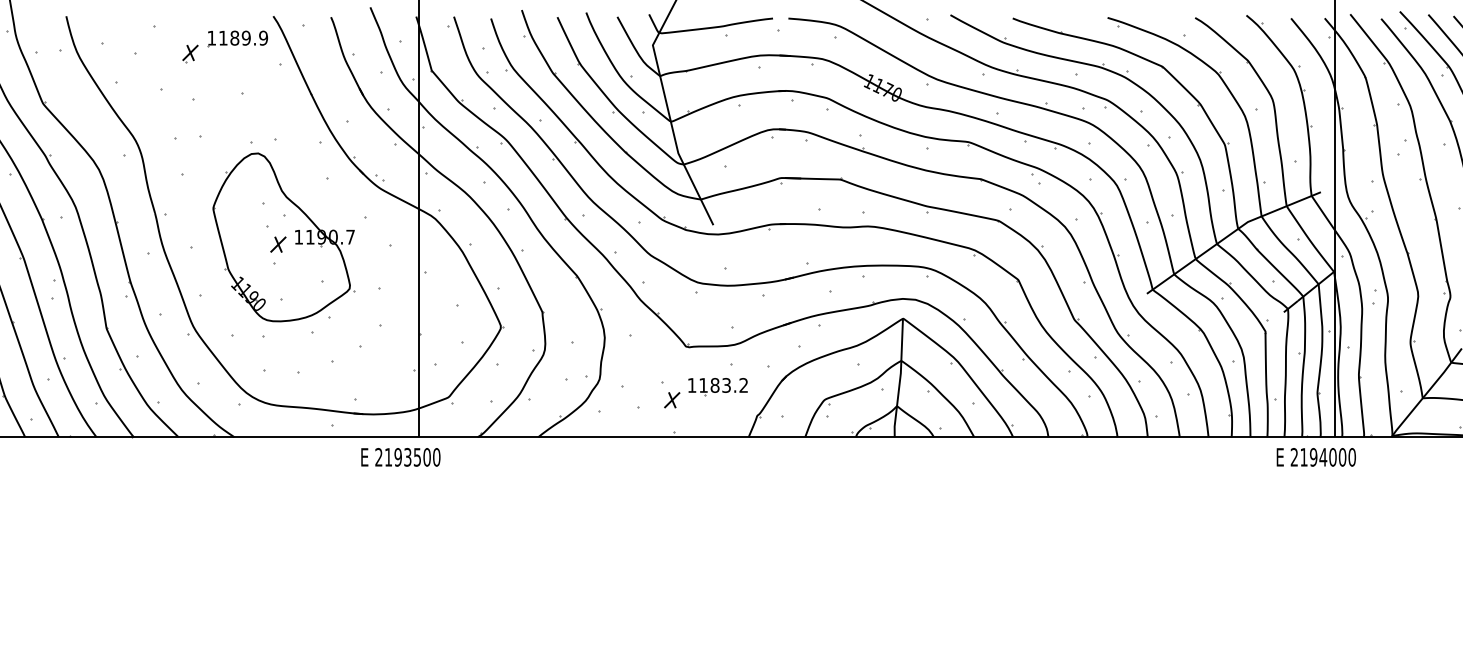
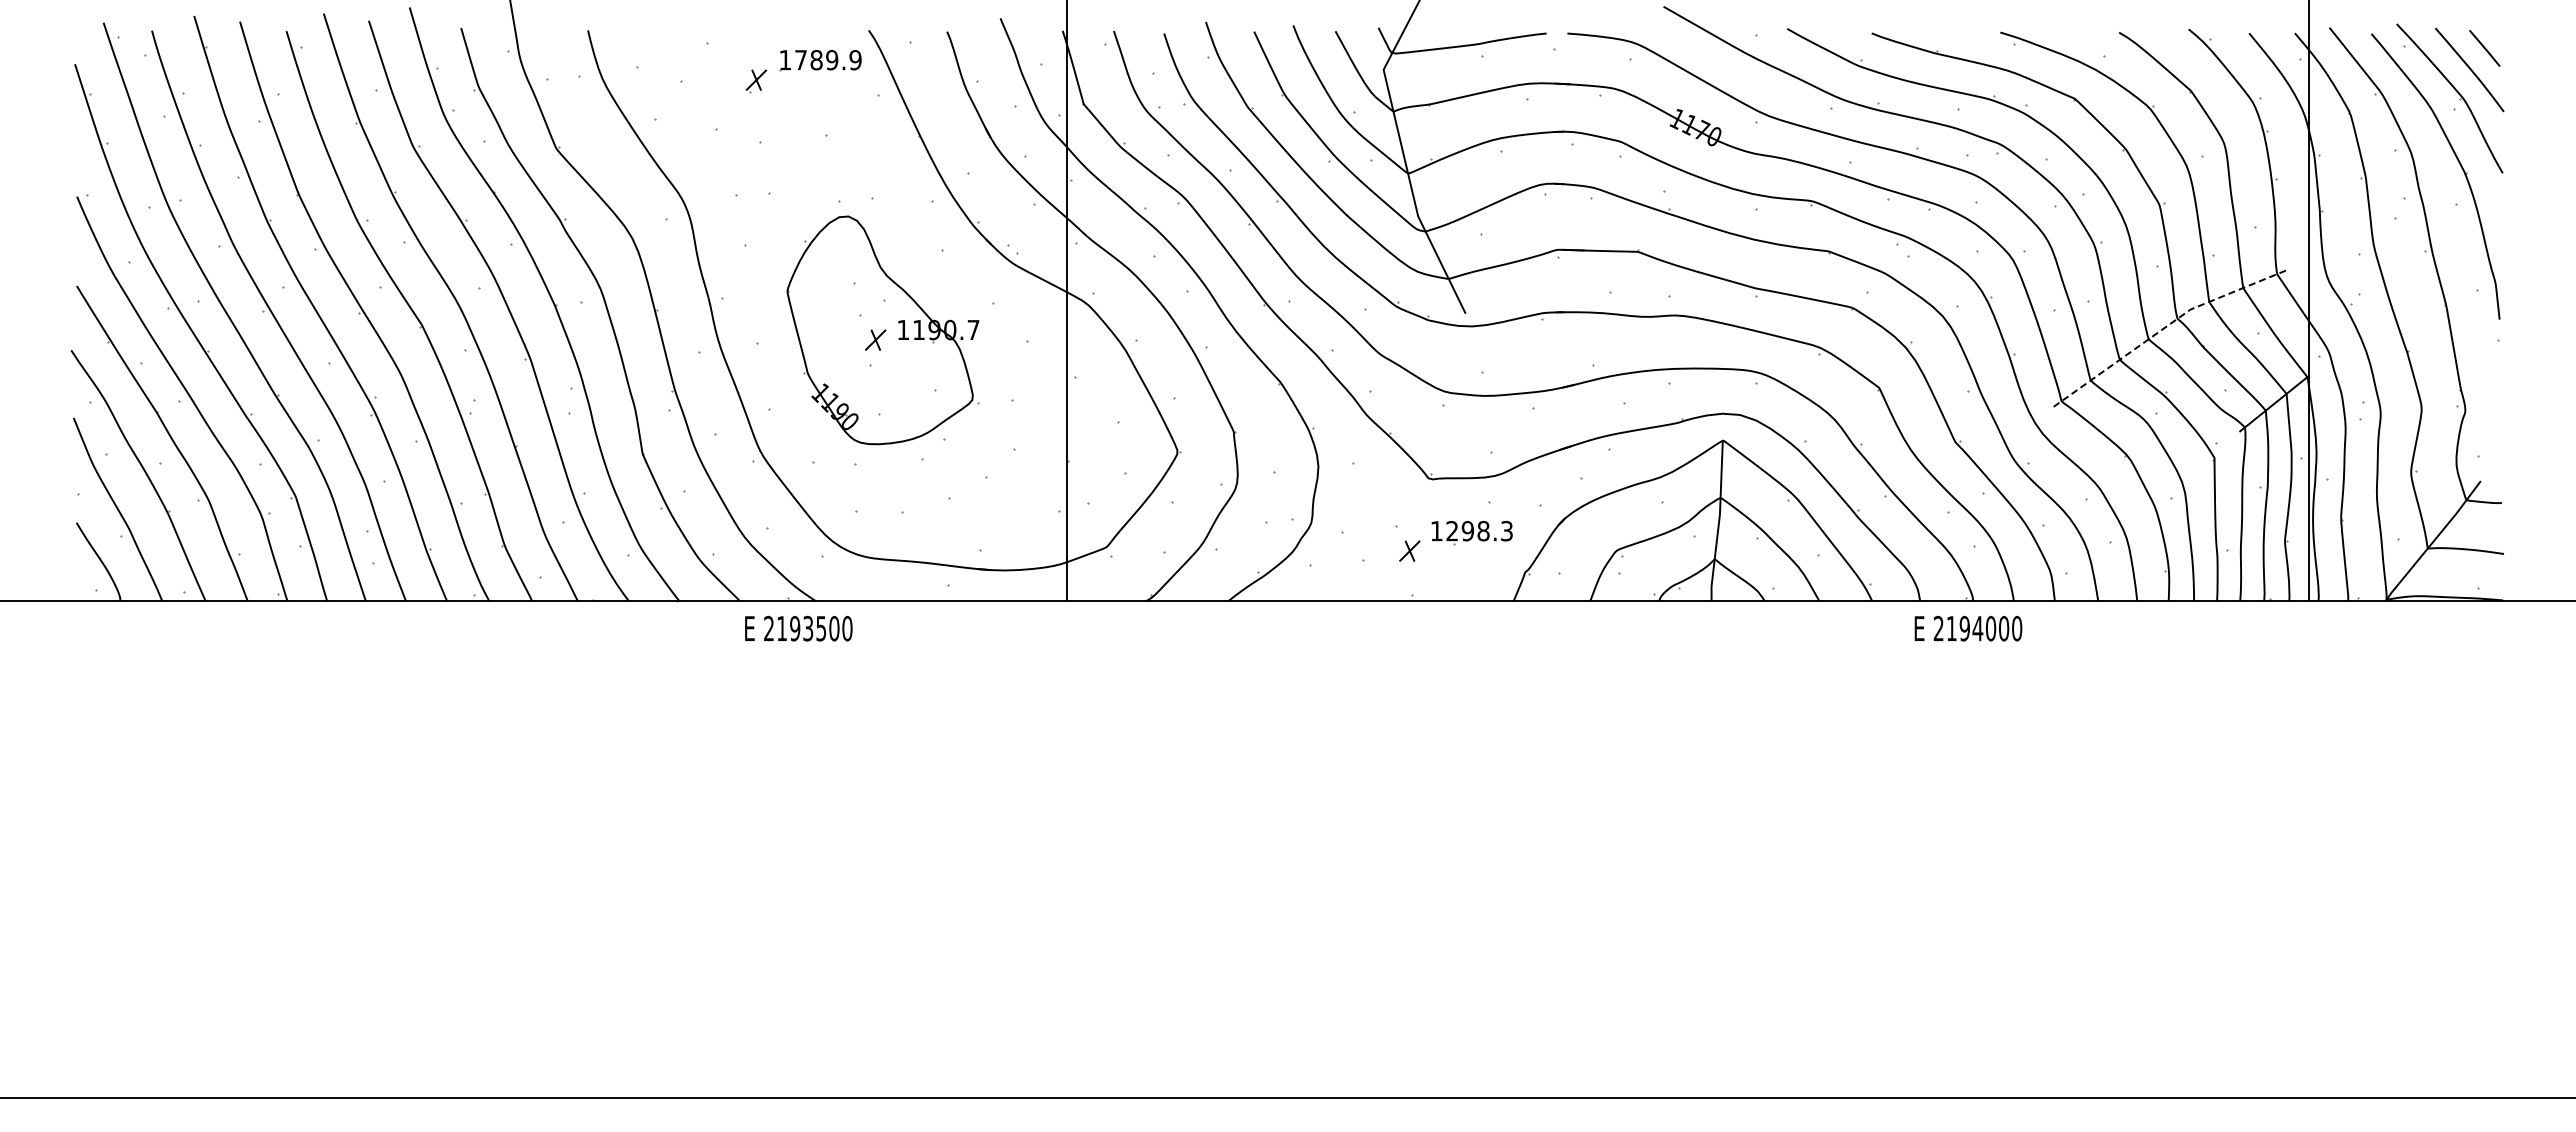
text: (222, 38) -> (800, 60), 1189.9 -> 1789.9
line: (1230, 234) -> (2166, 326), solid -> dashed
text: (723, 385) -> (1479, 531), 1183.2 -> 1298.3
text: (400, 457) -> (798, 628), moved
text: (1316, 457) -> (1968, 628), moved

